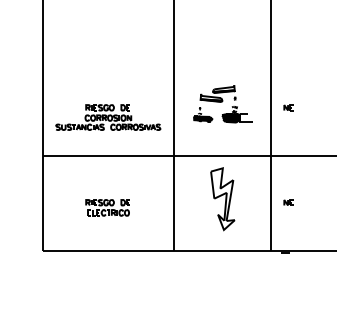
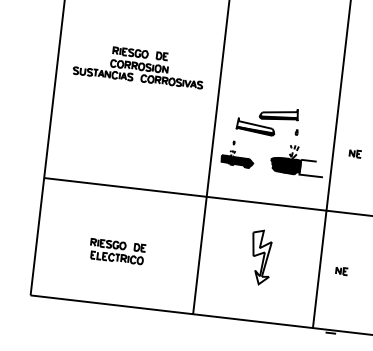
part: (222, 104) -> (273, 140), size x1.4
part: (108, 117) -> (139, 65), moved
part: (222, 199) -> (260, 257), size x0.7

